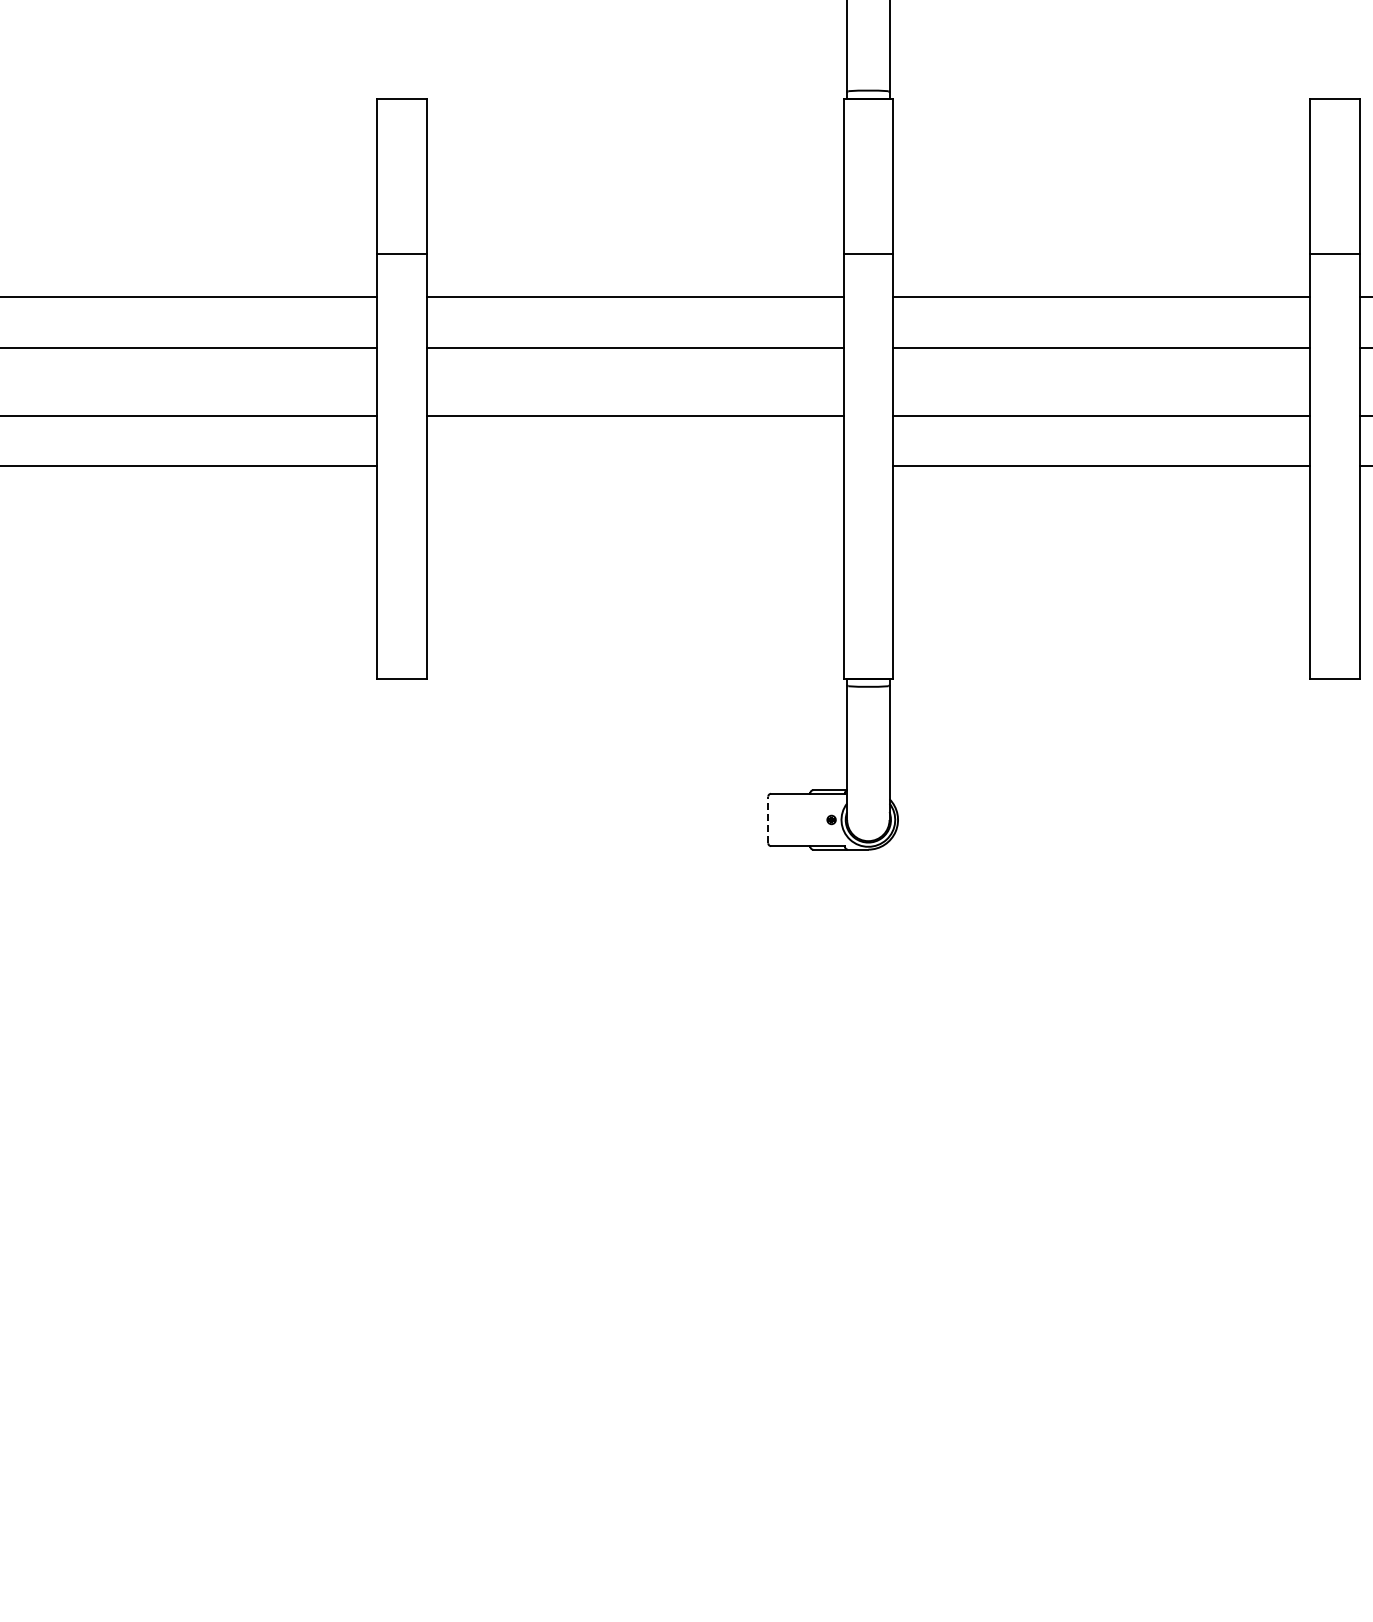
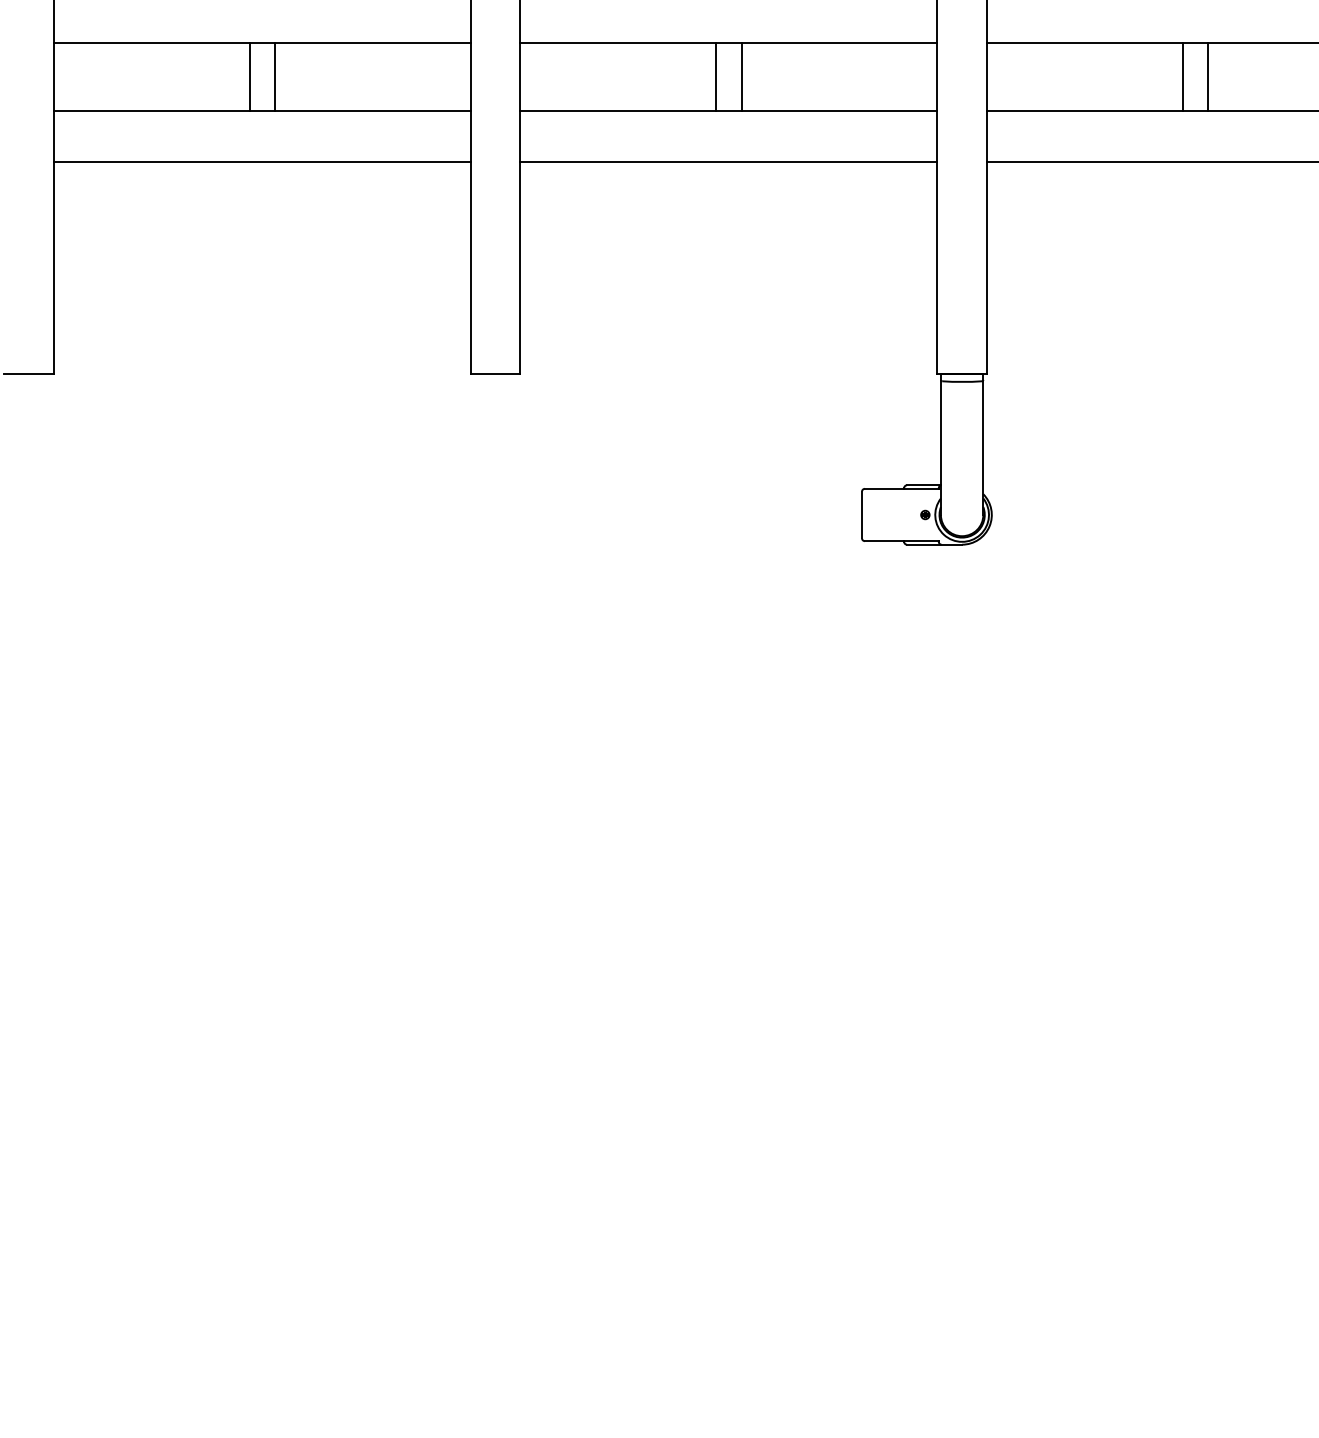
line: (155, 381) -> (249, 76), added
line: (181, 381) -> (275, 76), added
line: (622, 381) -> (716, 76), added
line: (647, 381) -> (741, 76), added
line: (1088, 381) -> (1182, 76), added
line: (1114, 381) -> (1208, 76), added
line: (634, 466) -> (728, 161), added
line: (768, 819) -> (862, 514), dashed -> solid

